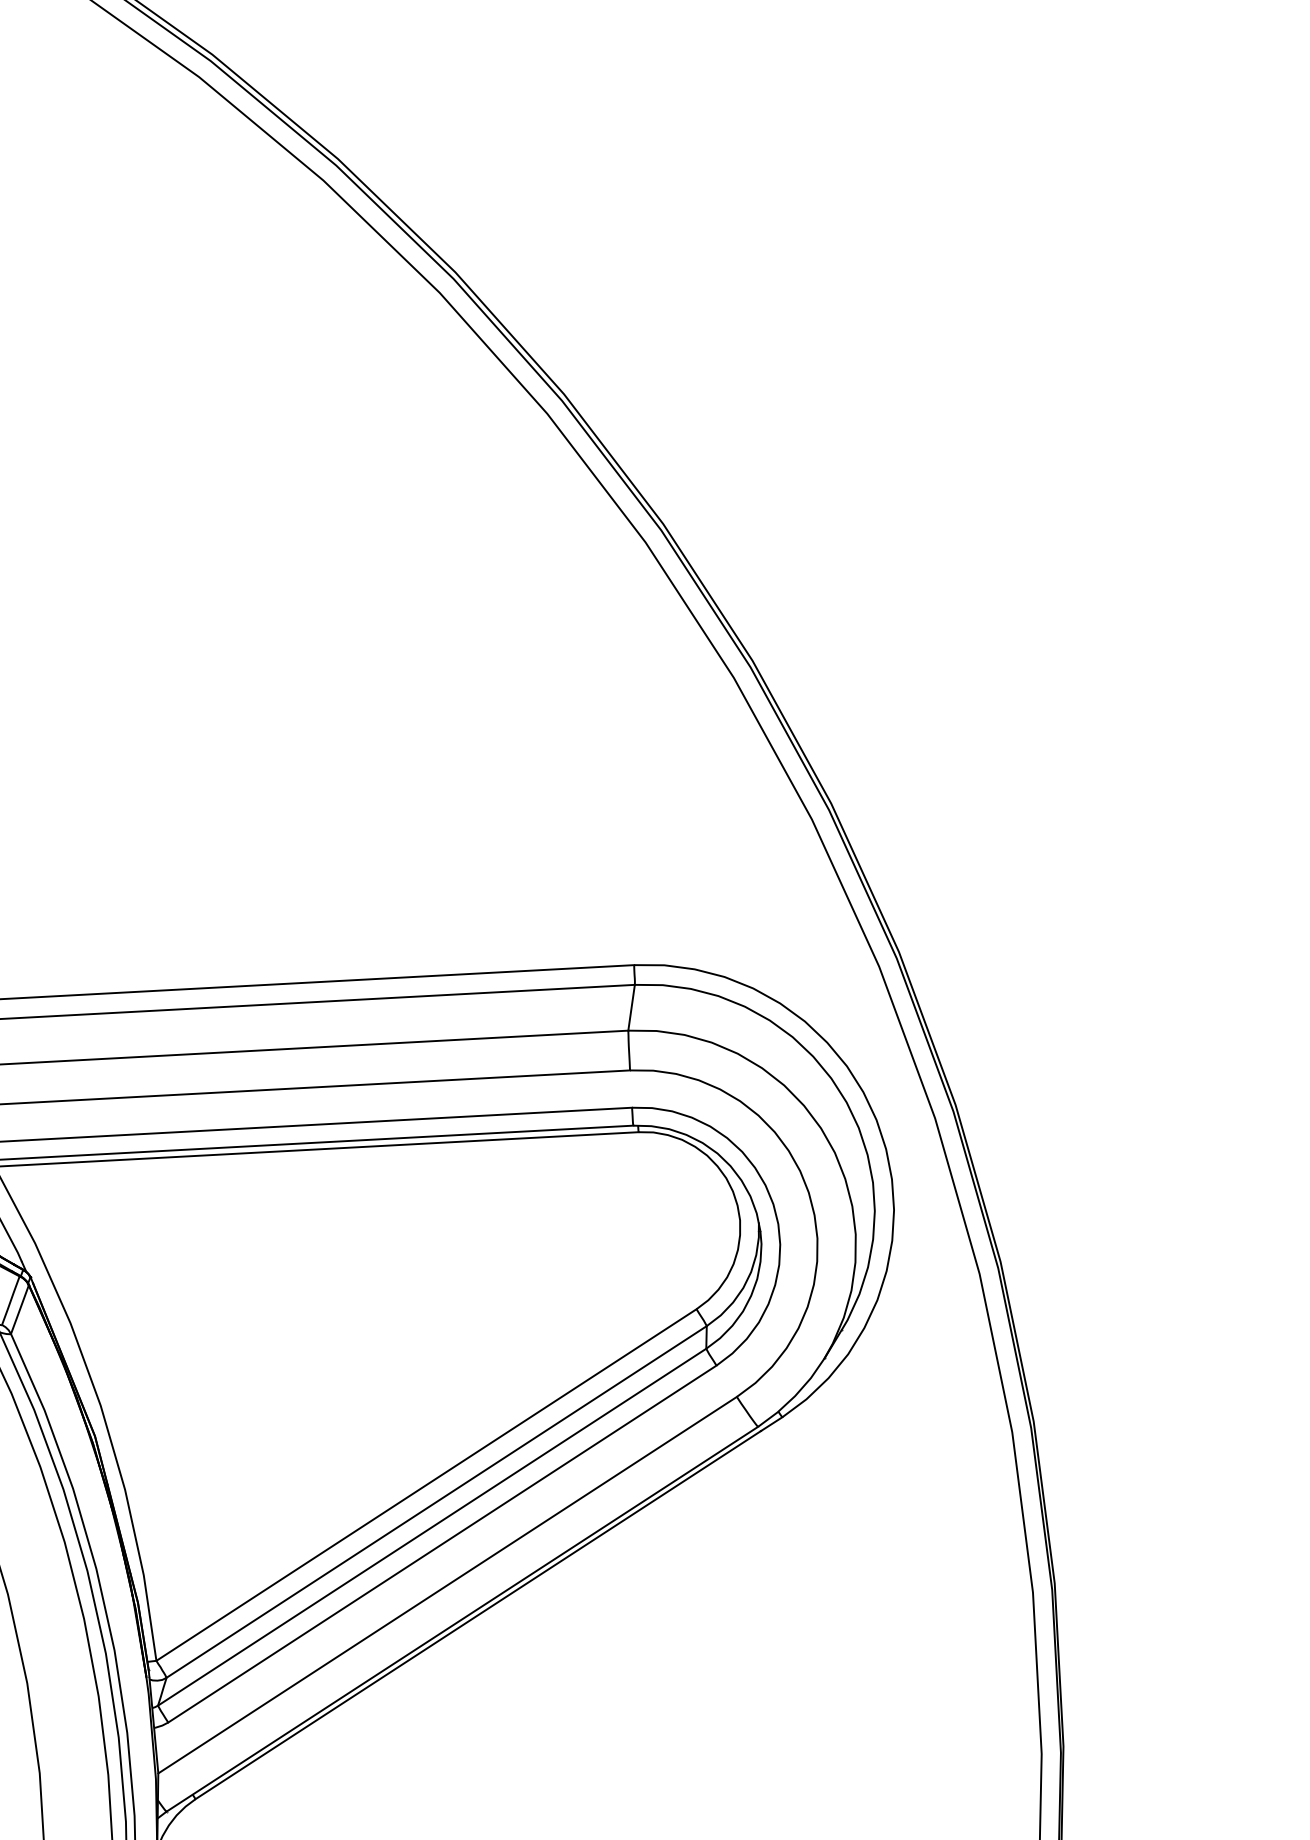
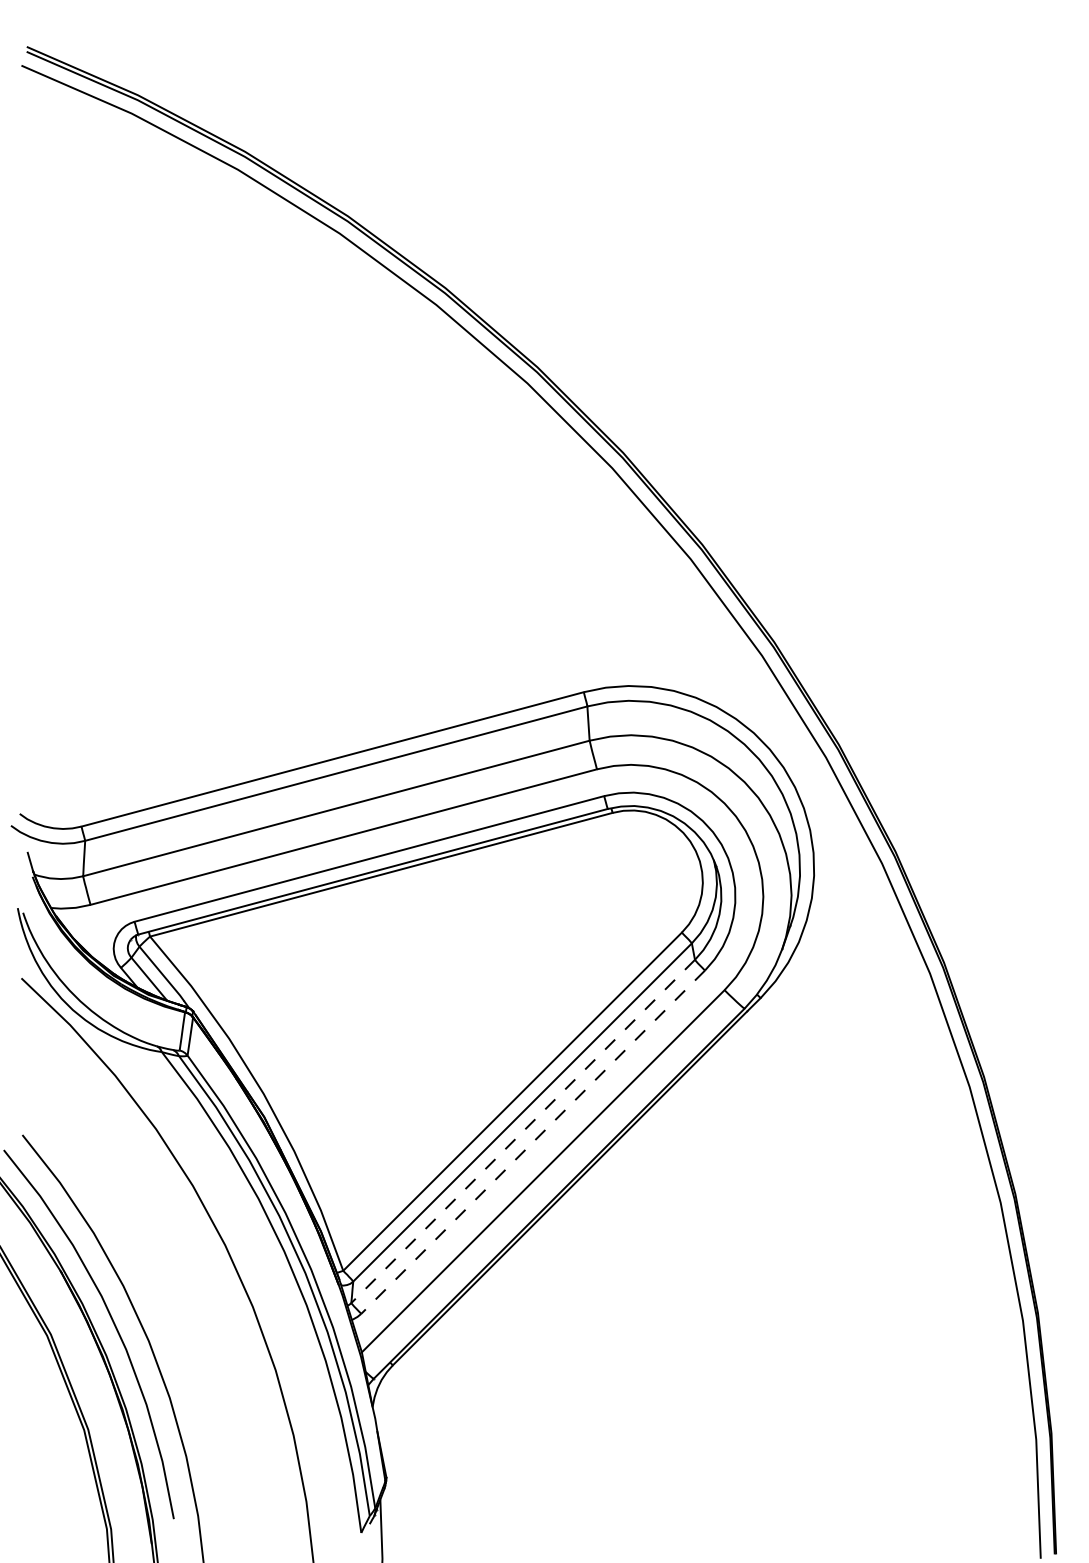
line: (432, 1527) -> (523, 1131), solid -> dashed
line: (442, 1544) -> (533, 1142), solid -> dashed

